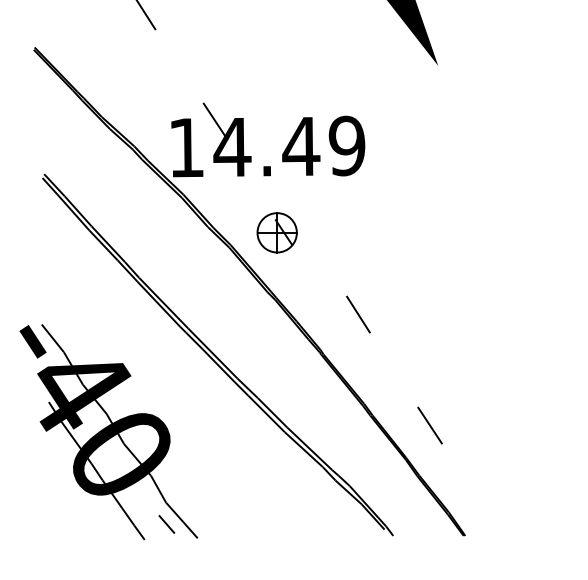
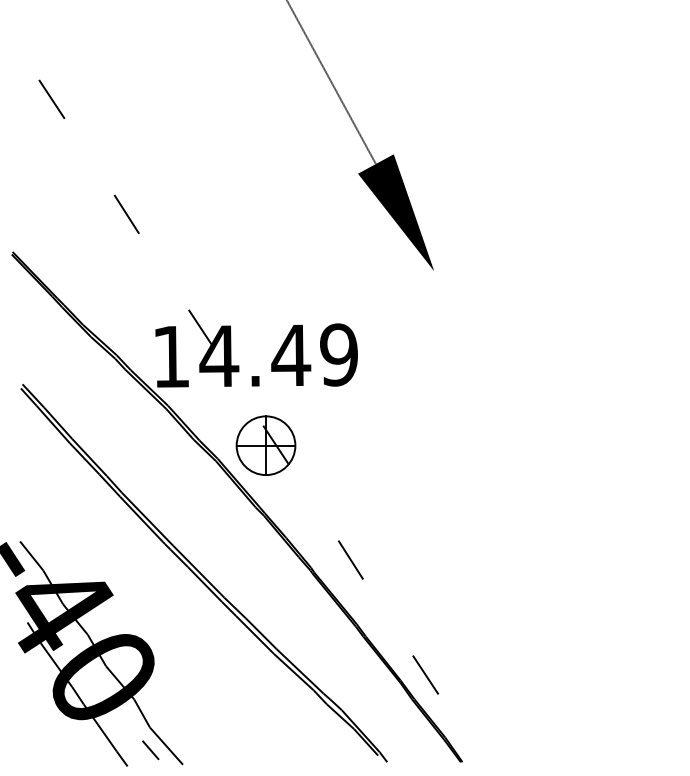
part: (276, 232) -> (265, 445), size x1.43
line: (358, 314) -> (350, 559), moved
line: (429, 425) -> (425, 674), moved

